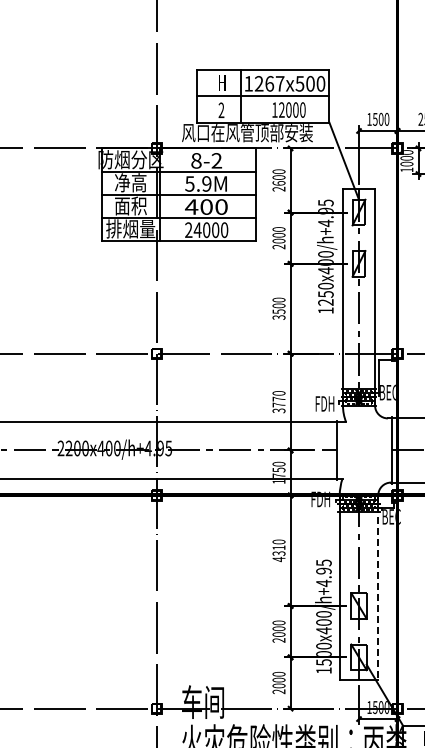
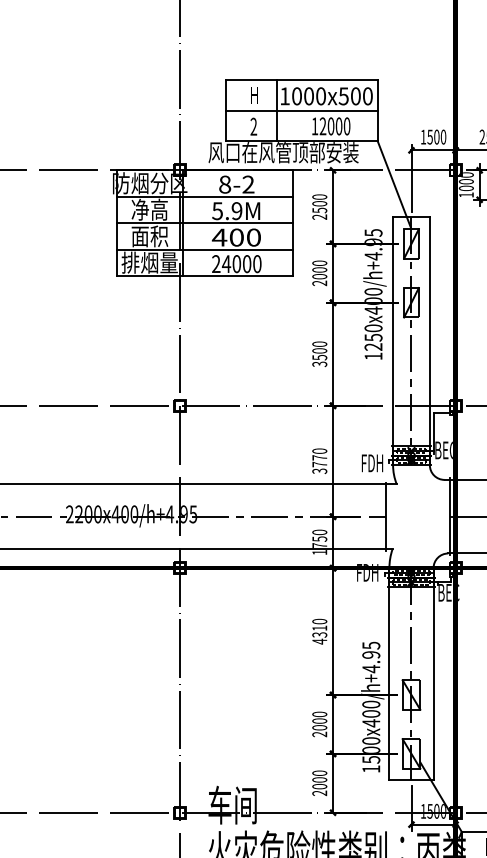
text: (269, 83) -> (308, 95), 1267x500 -> 1000x500
text: (278, 183) -> (319, 210), 2600 -> 2500
line: (378, 587) -> (433, 673), dashed -> solid

